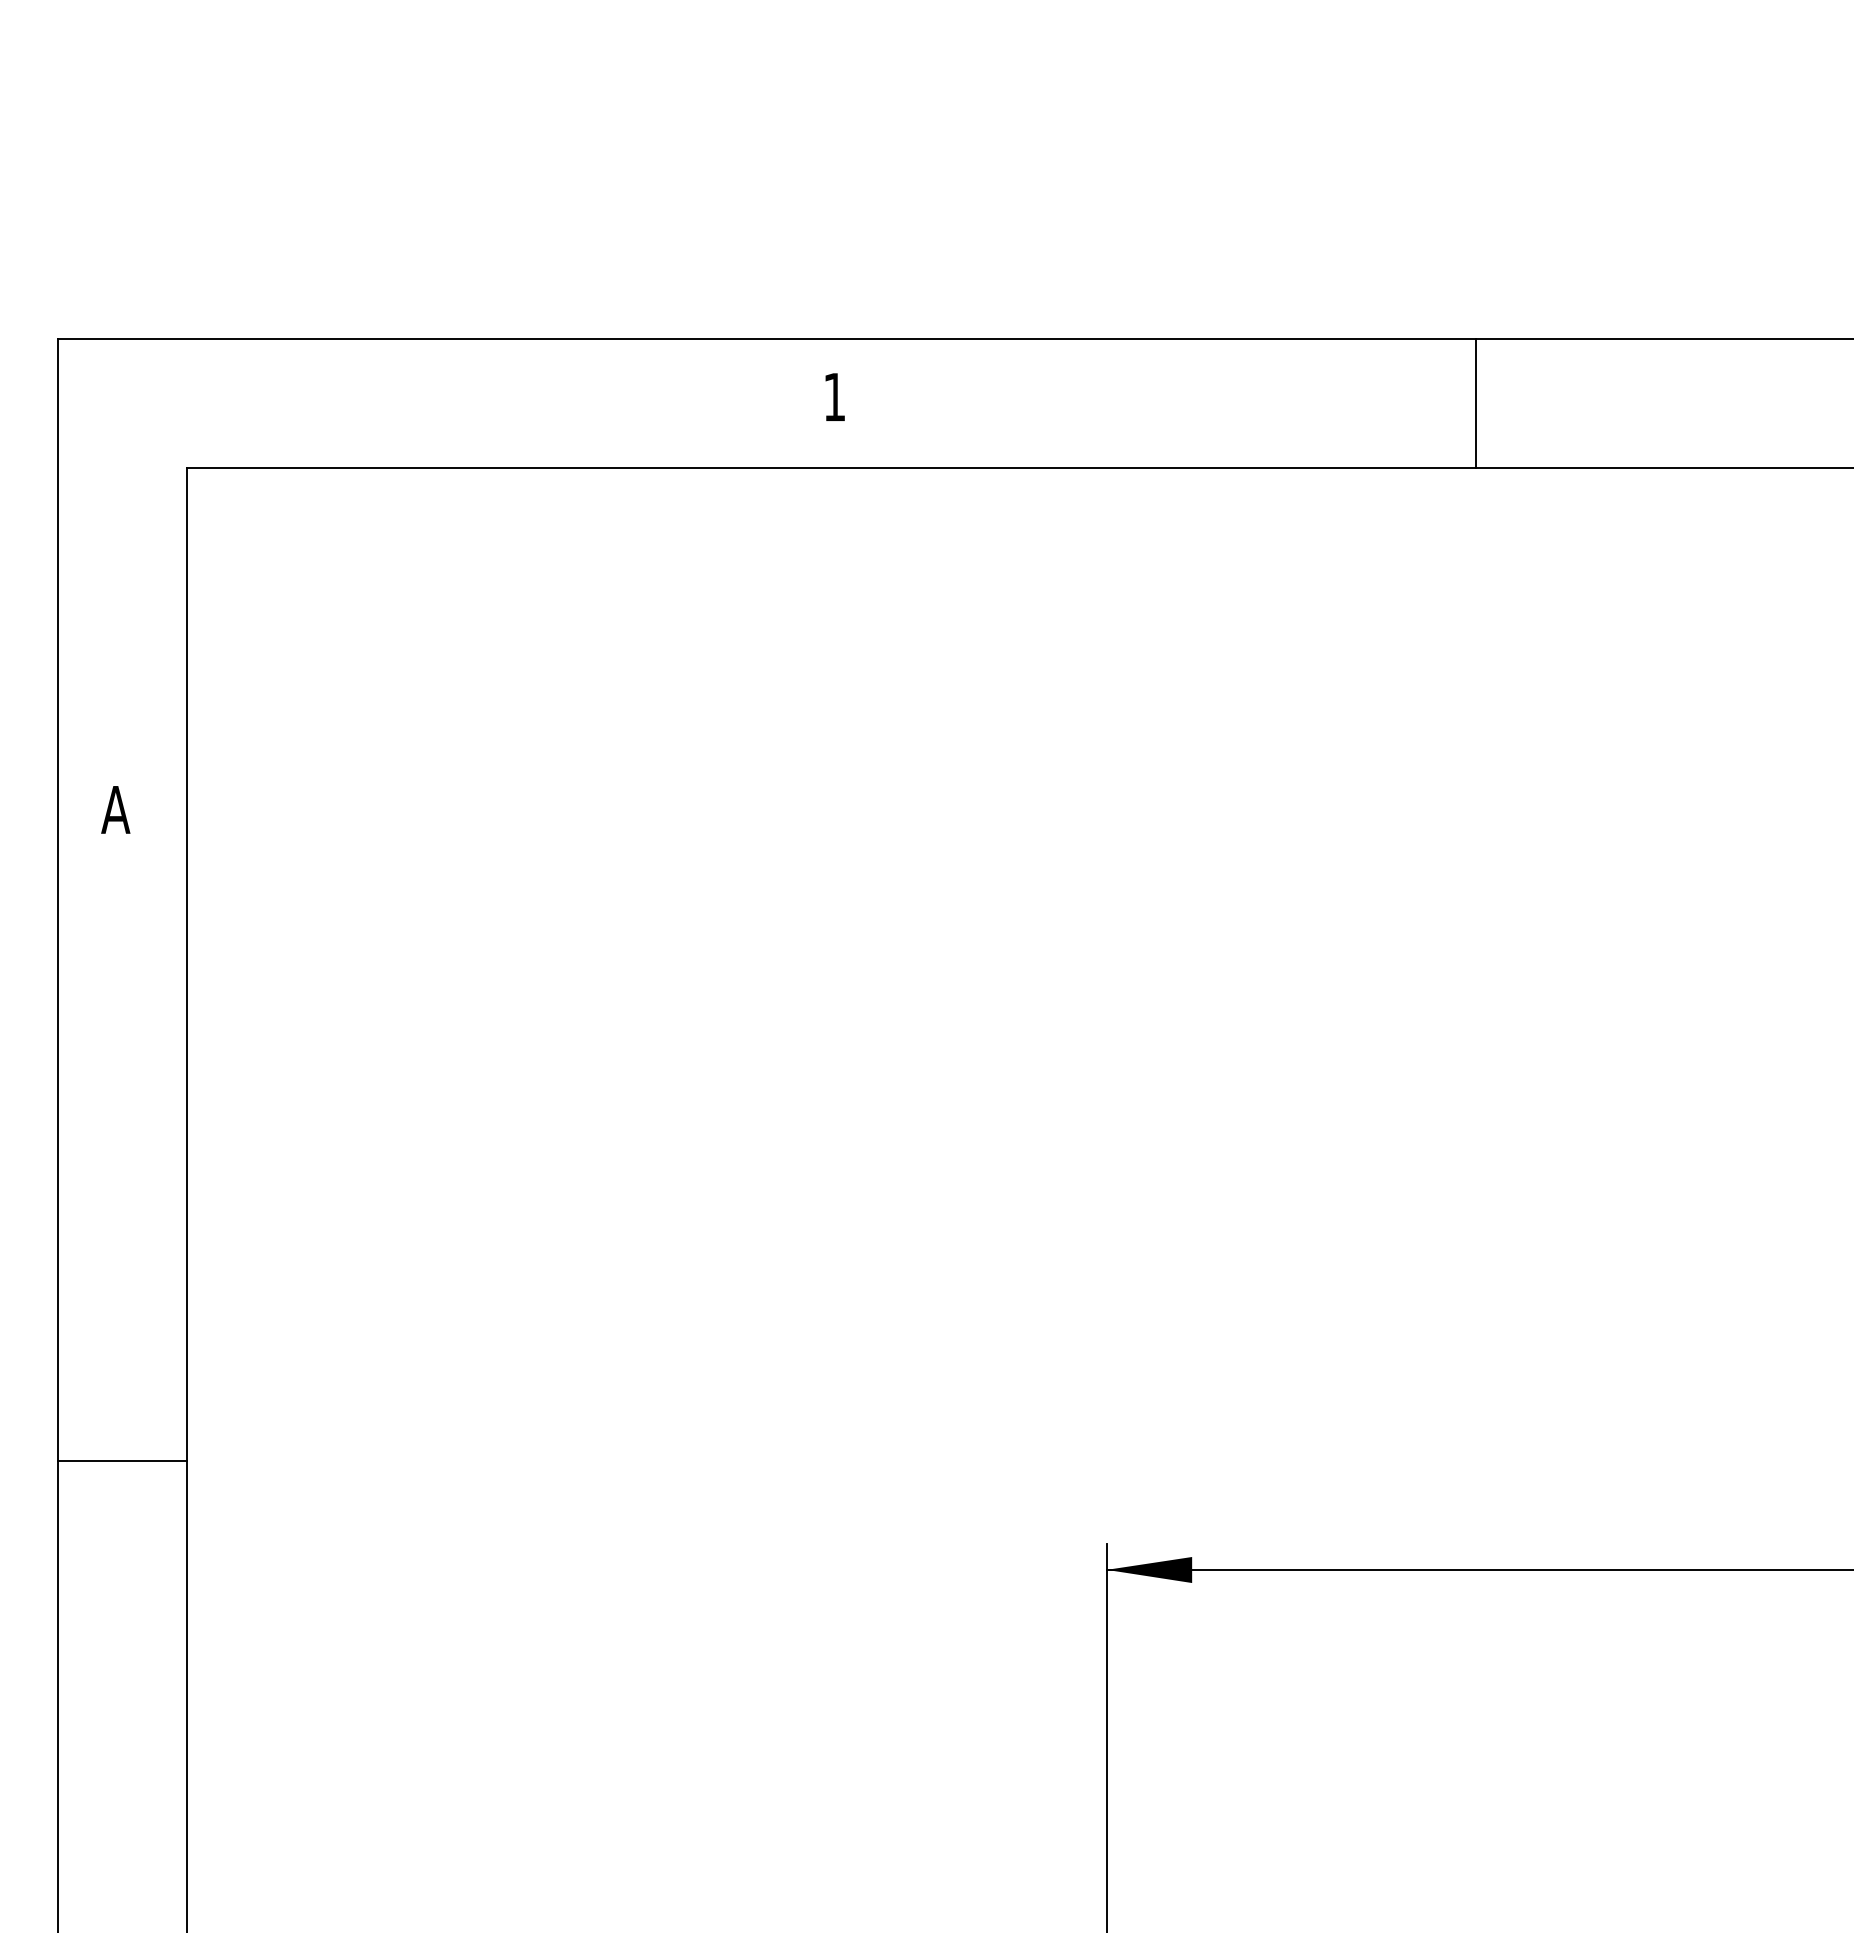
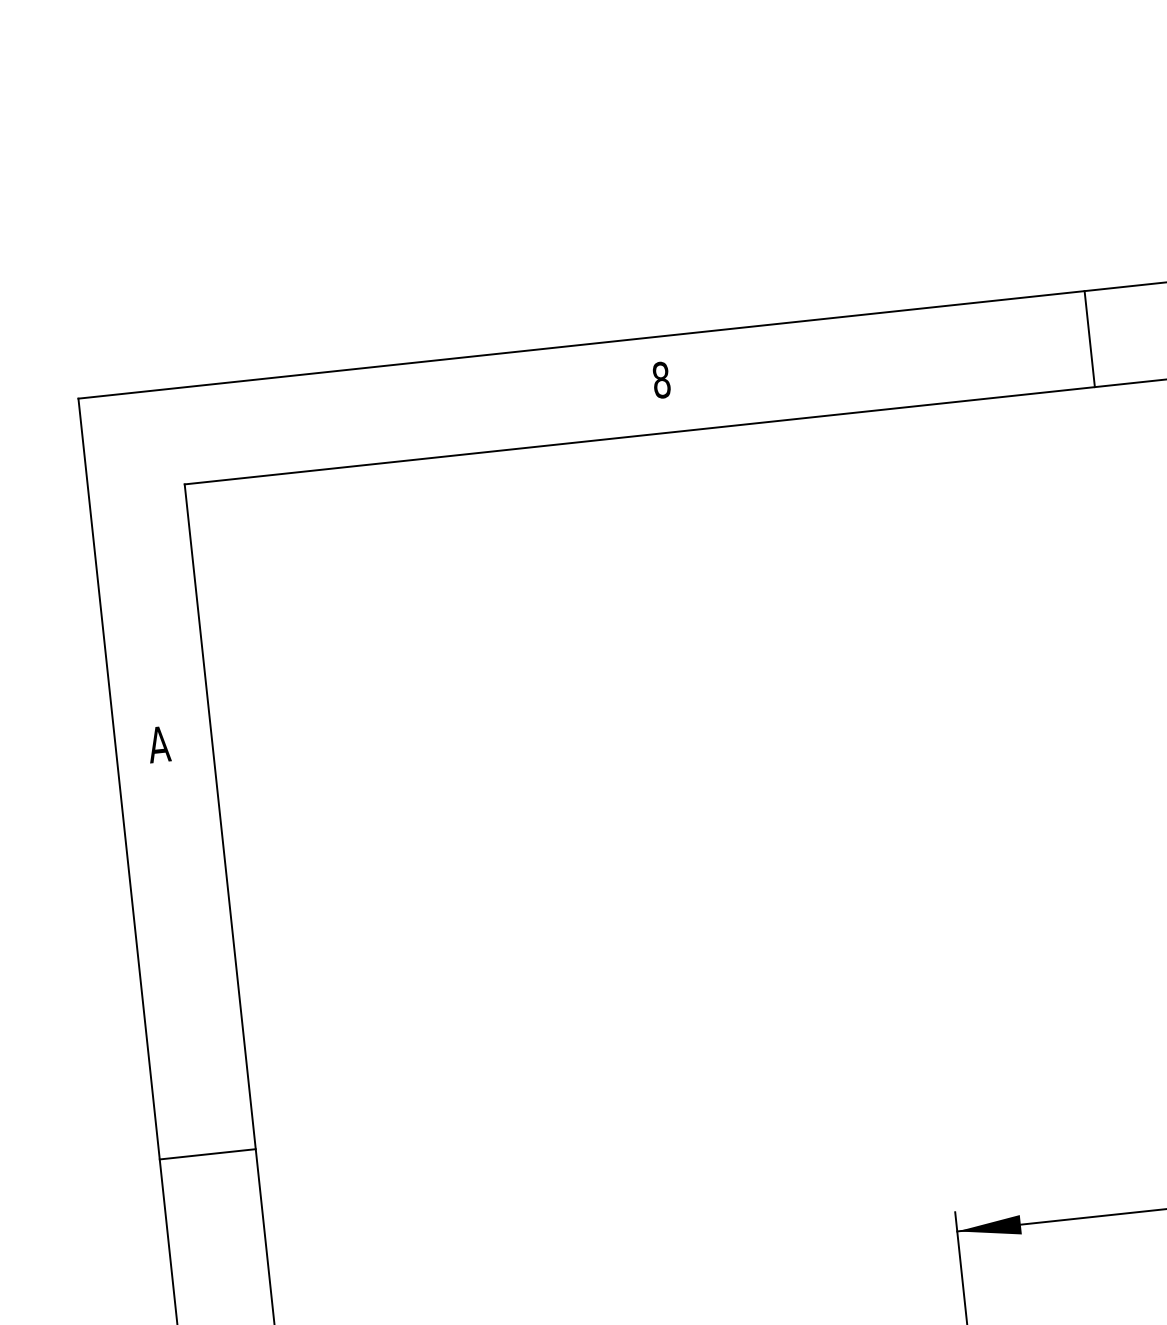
text: (834, 396) -> (661, 379), 1 -> 8
line: (1476, 402) -> (1089, 338), moved
line: (121, 1461) -> (207, 1154), moved

